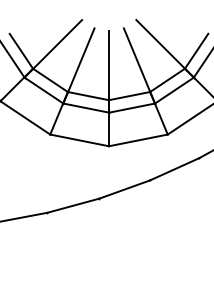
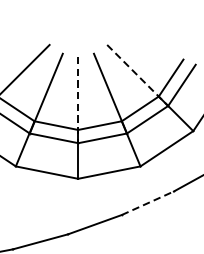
line: (165, 48) -> (138, 75), solid -> dashed
line: (109, 71) -> (78, 99), solid -> dashed
line: (174, 169) -> (147, 203), solid -> dashed

